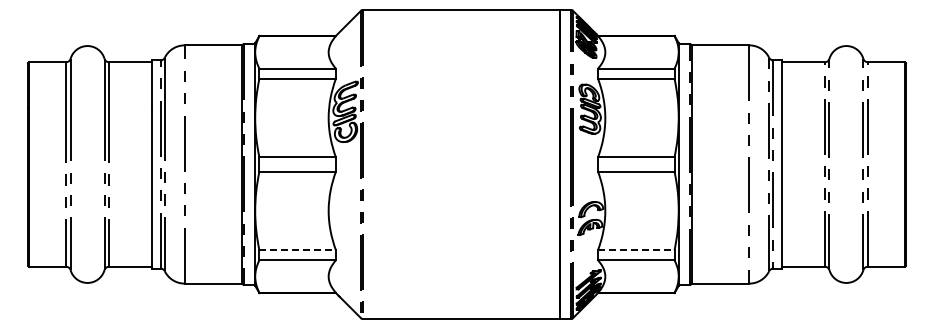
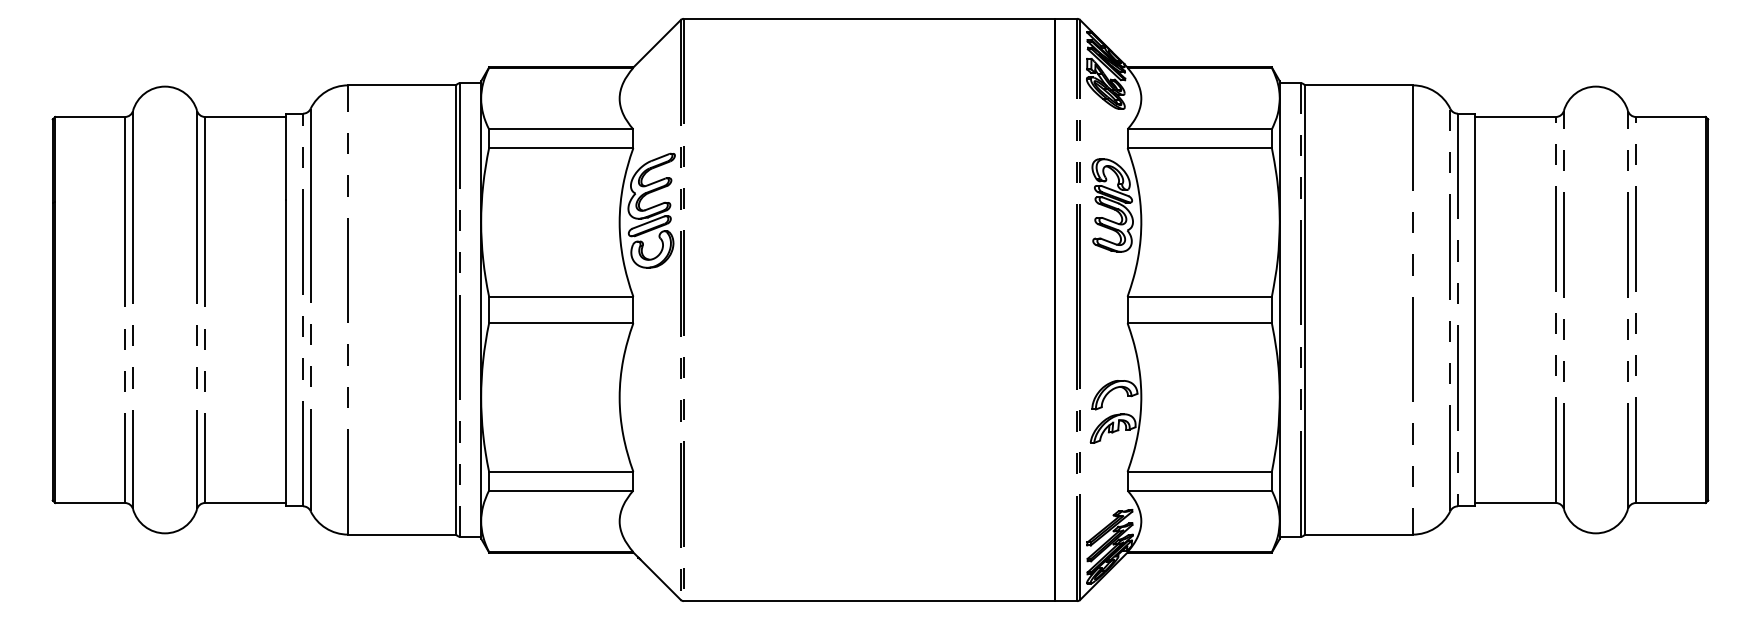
line: (298, 250) -> (562, 472), dashed -> solid
line: (636, 250) -> (1200, 472), dashed -> solid

